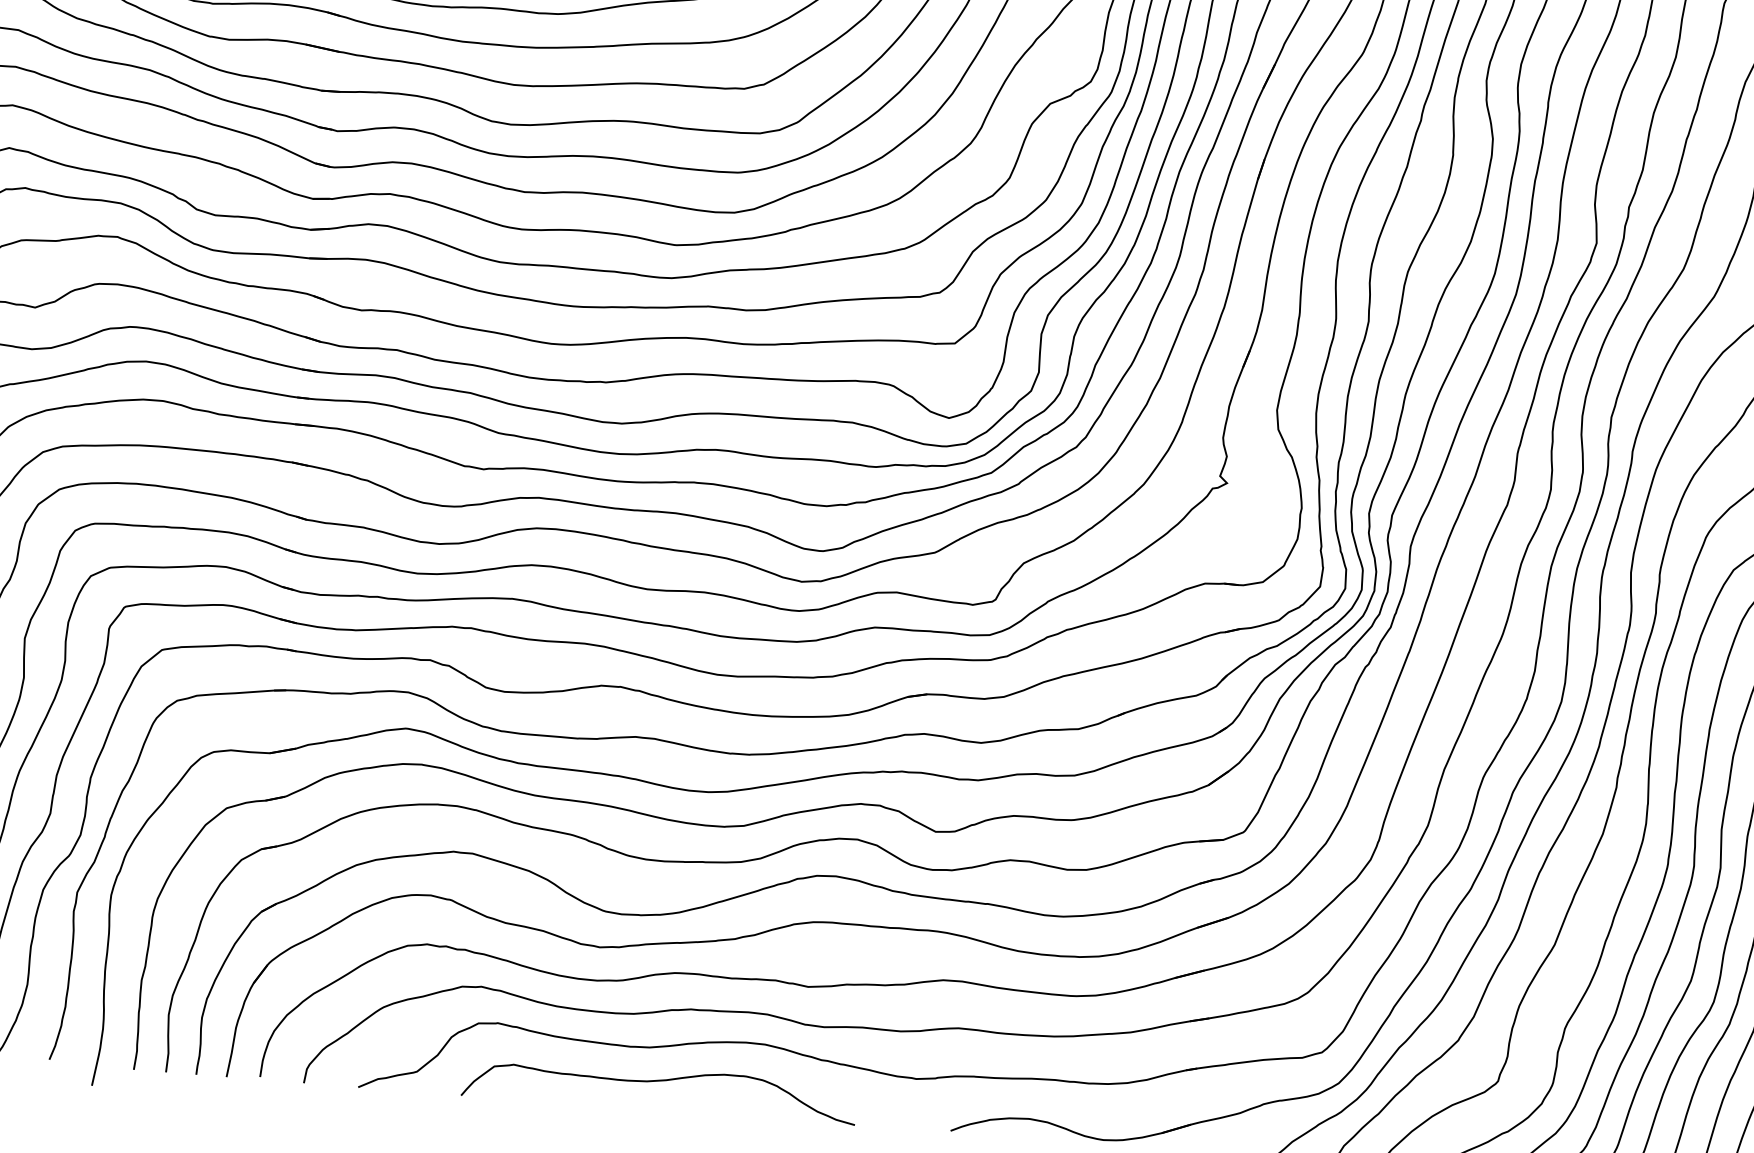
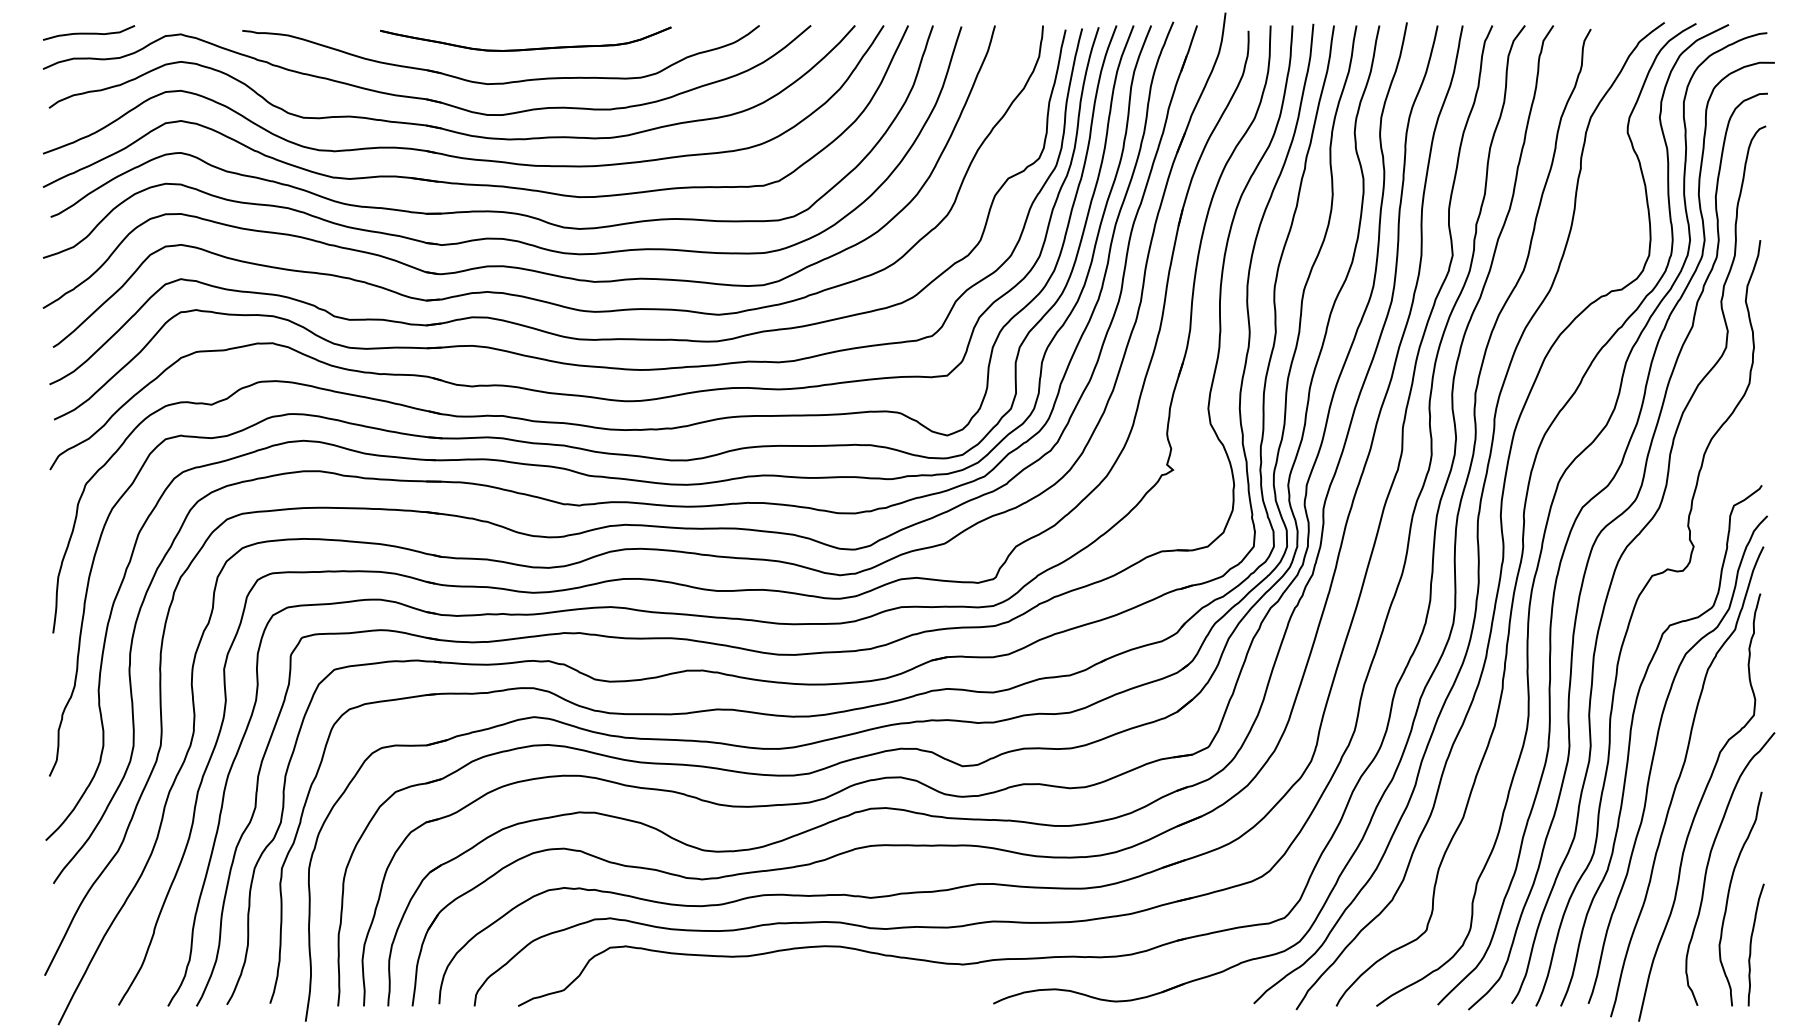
curve: (657, 1082) -> (756, 983), removed

